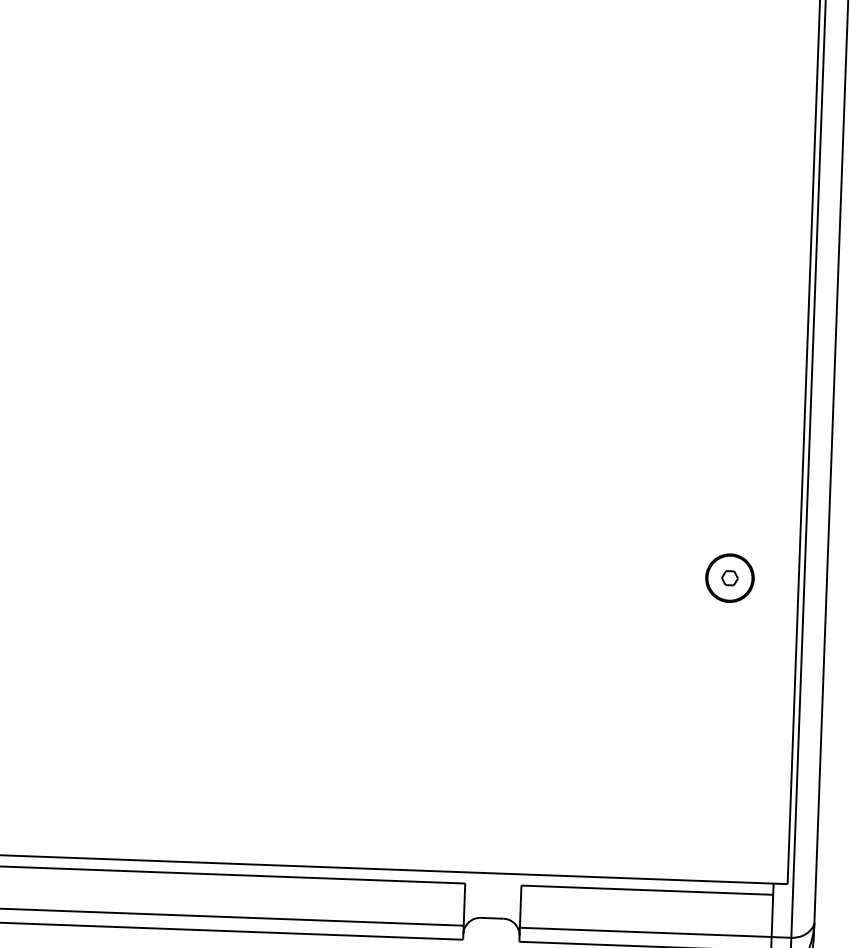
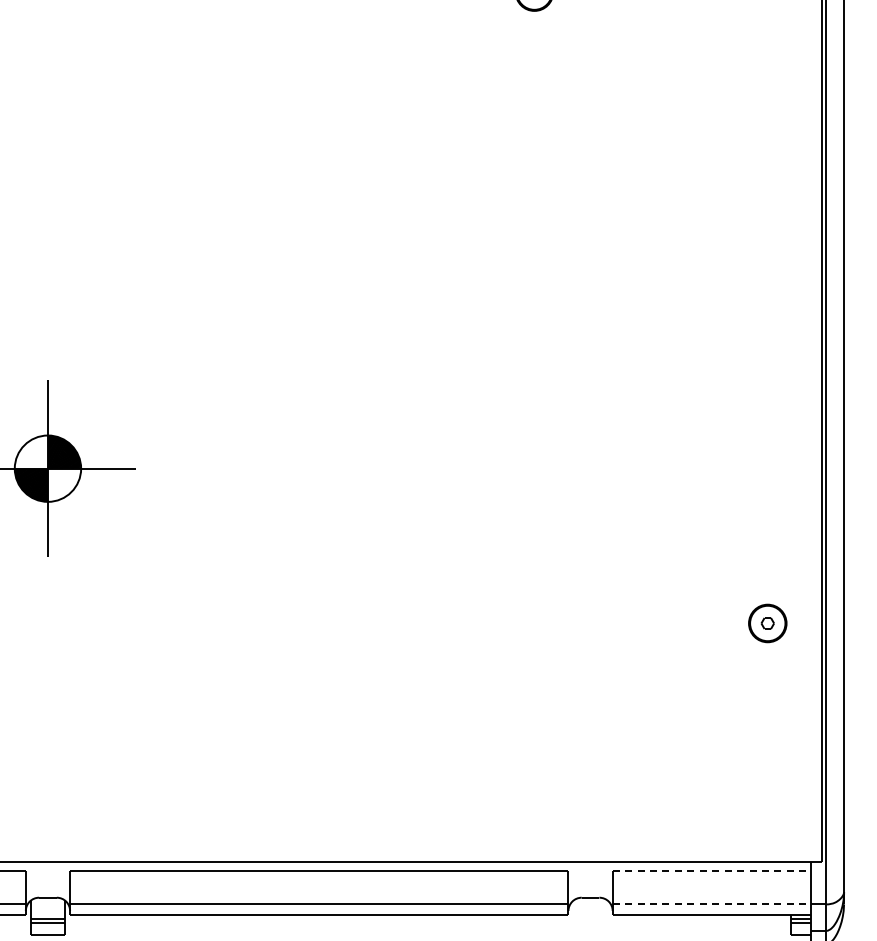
line: (648, 890) -> (712, 871), solid -> dashed
line: (646, 932) -> (712, 904), solid -> dashed

